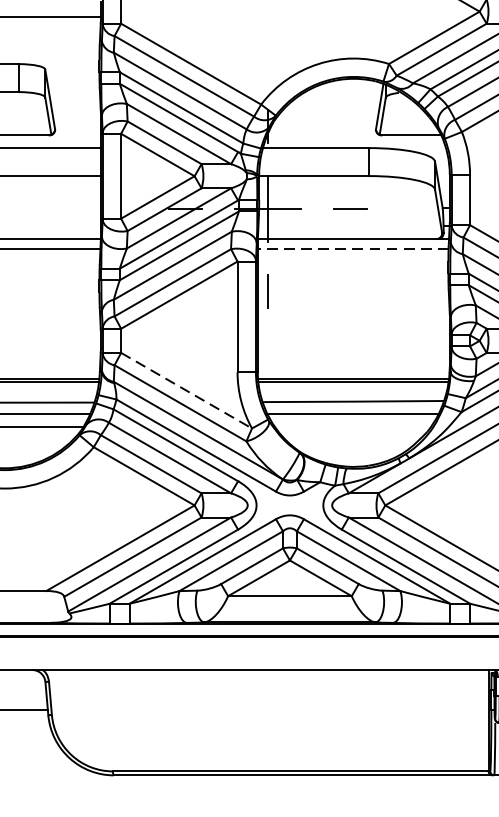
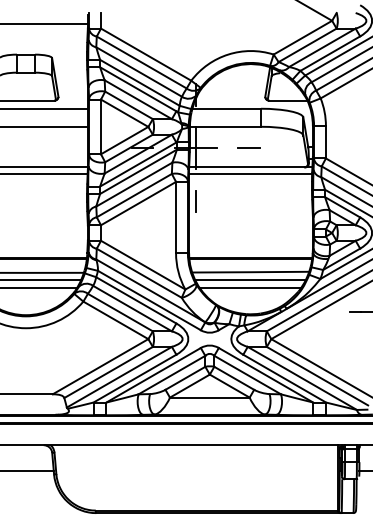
line: (353, 248) -> (250, 173), dashed -> solid
line: (187, 391) -> (143, 265), dashed -> solid
line: (353, 426) -> (250, 288), added

